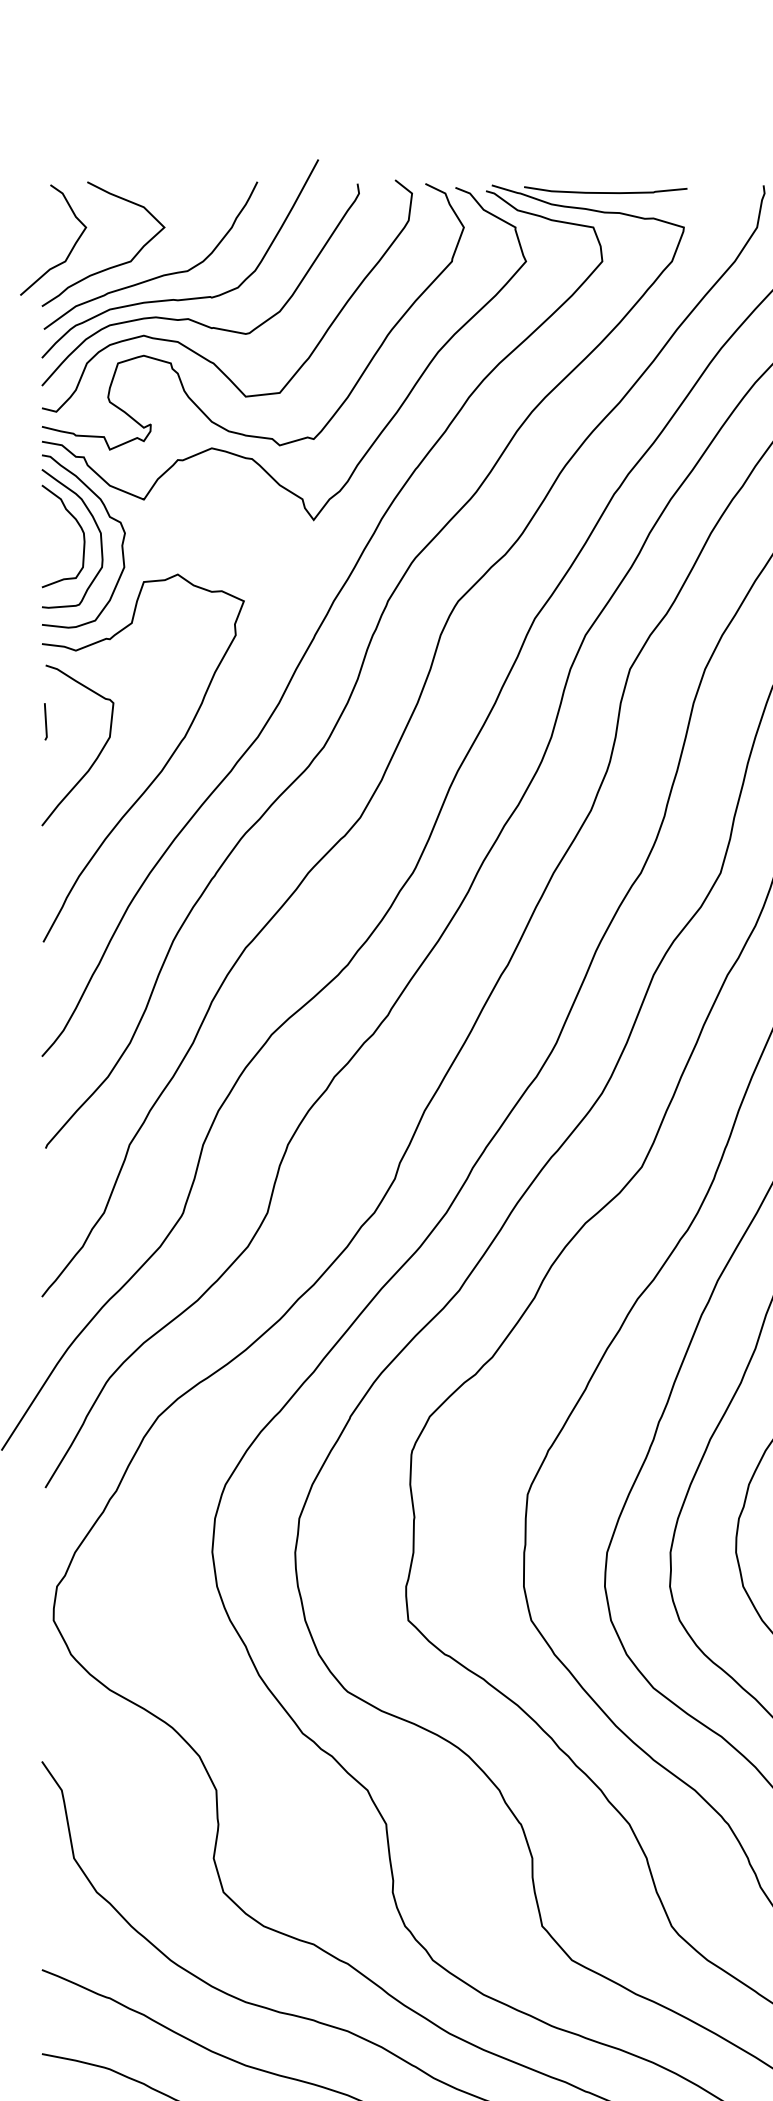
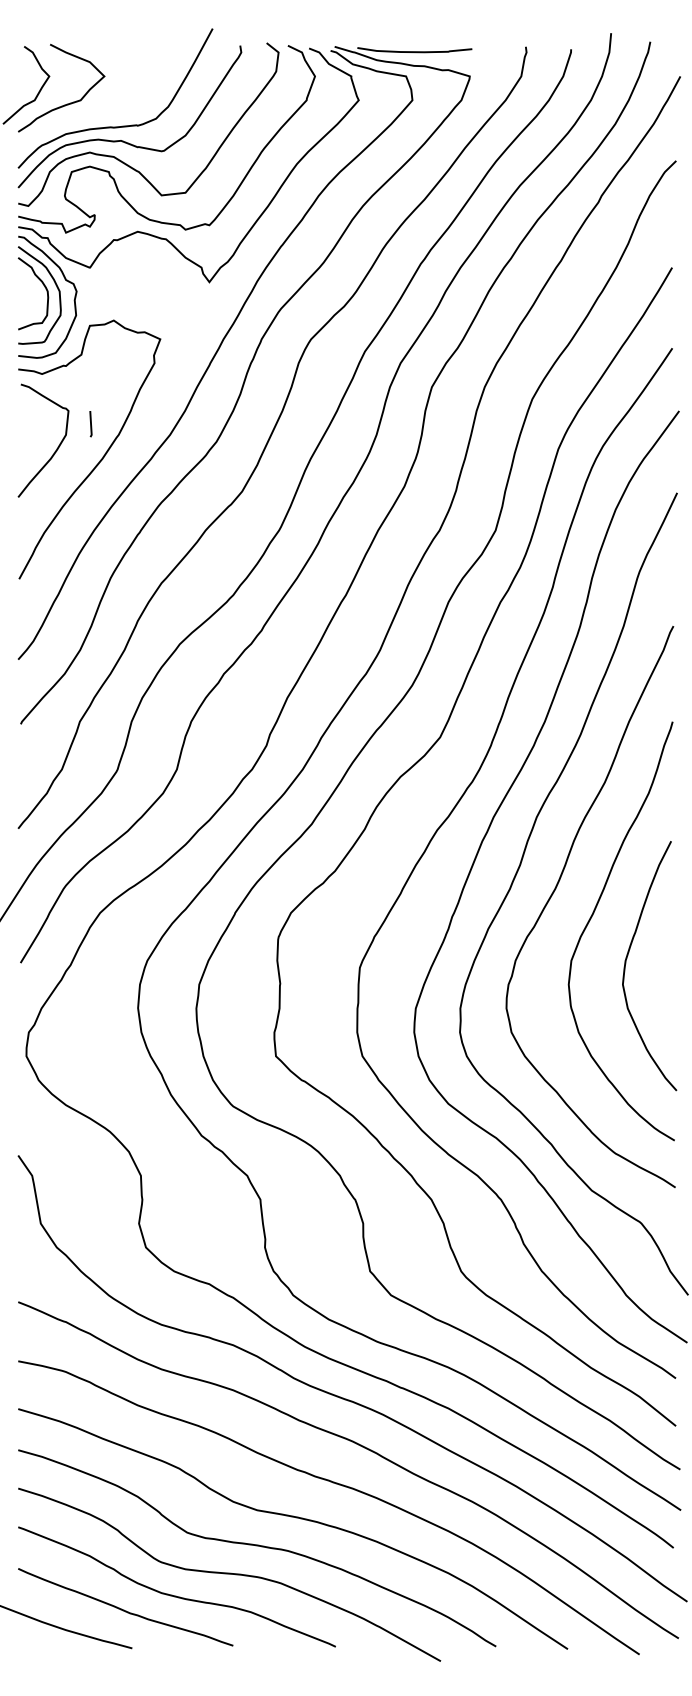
curve: (157, 275) -> (99, 110), removed
line: (45, 722) -> (90, 424), moved

